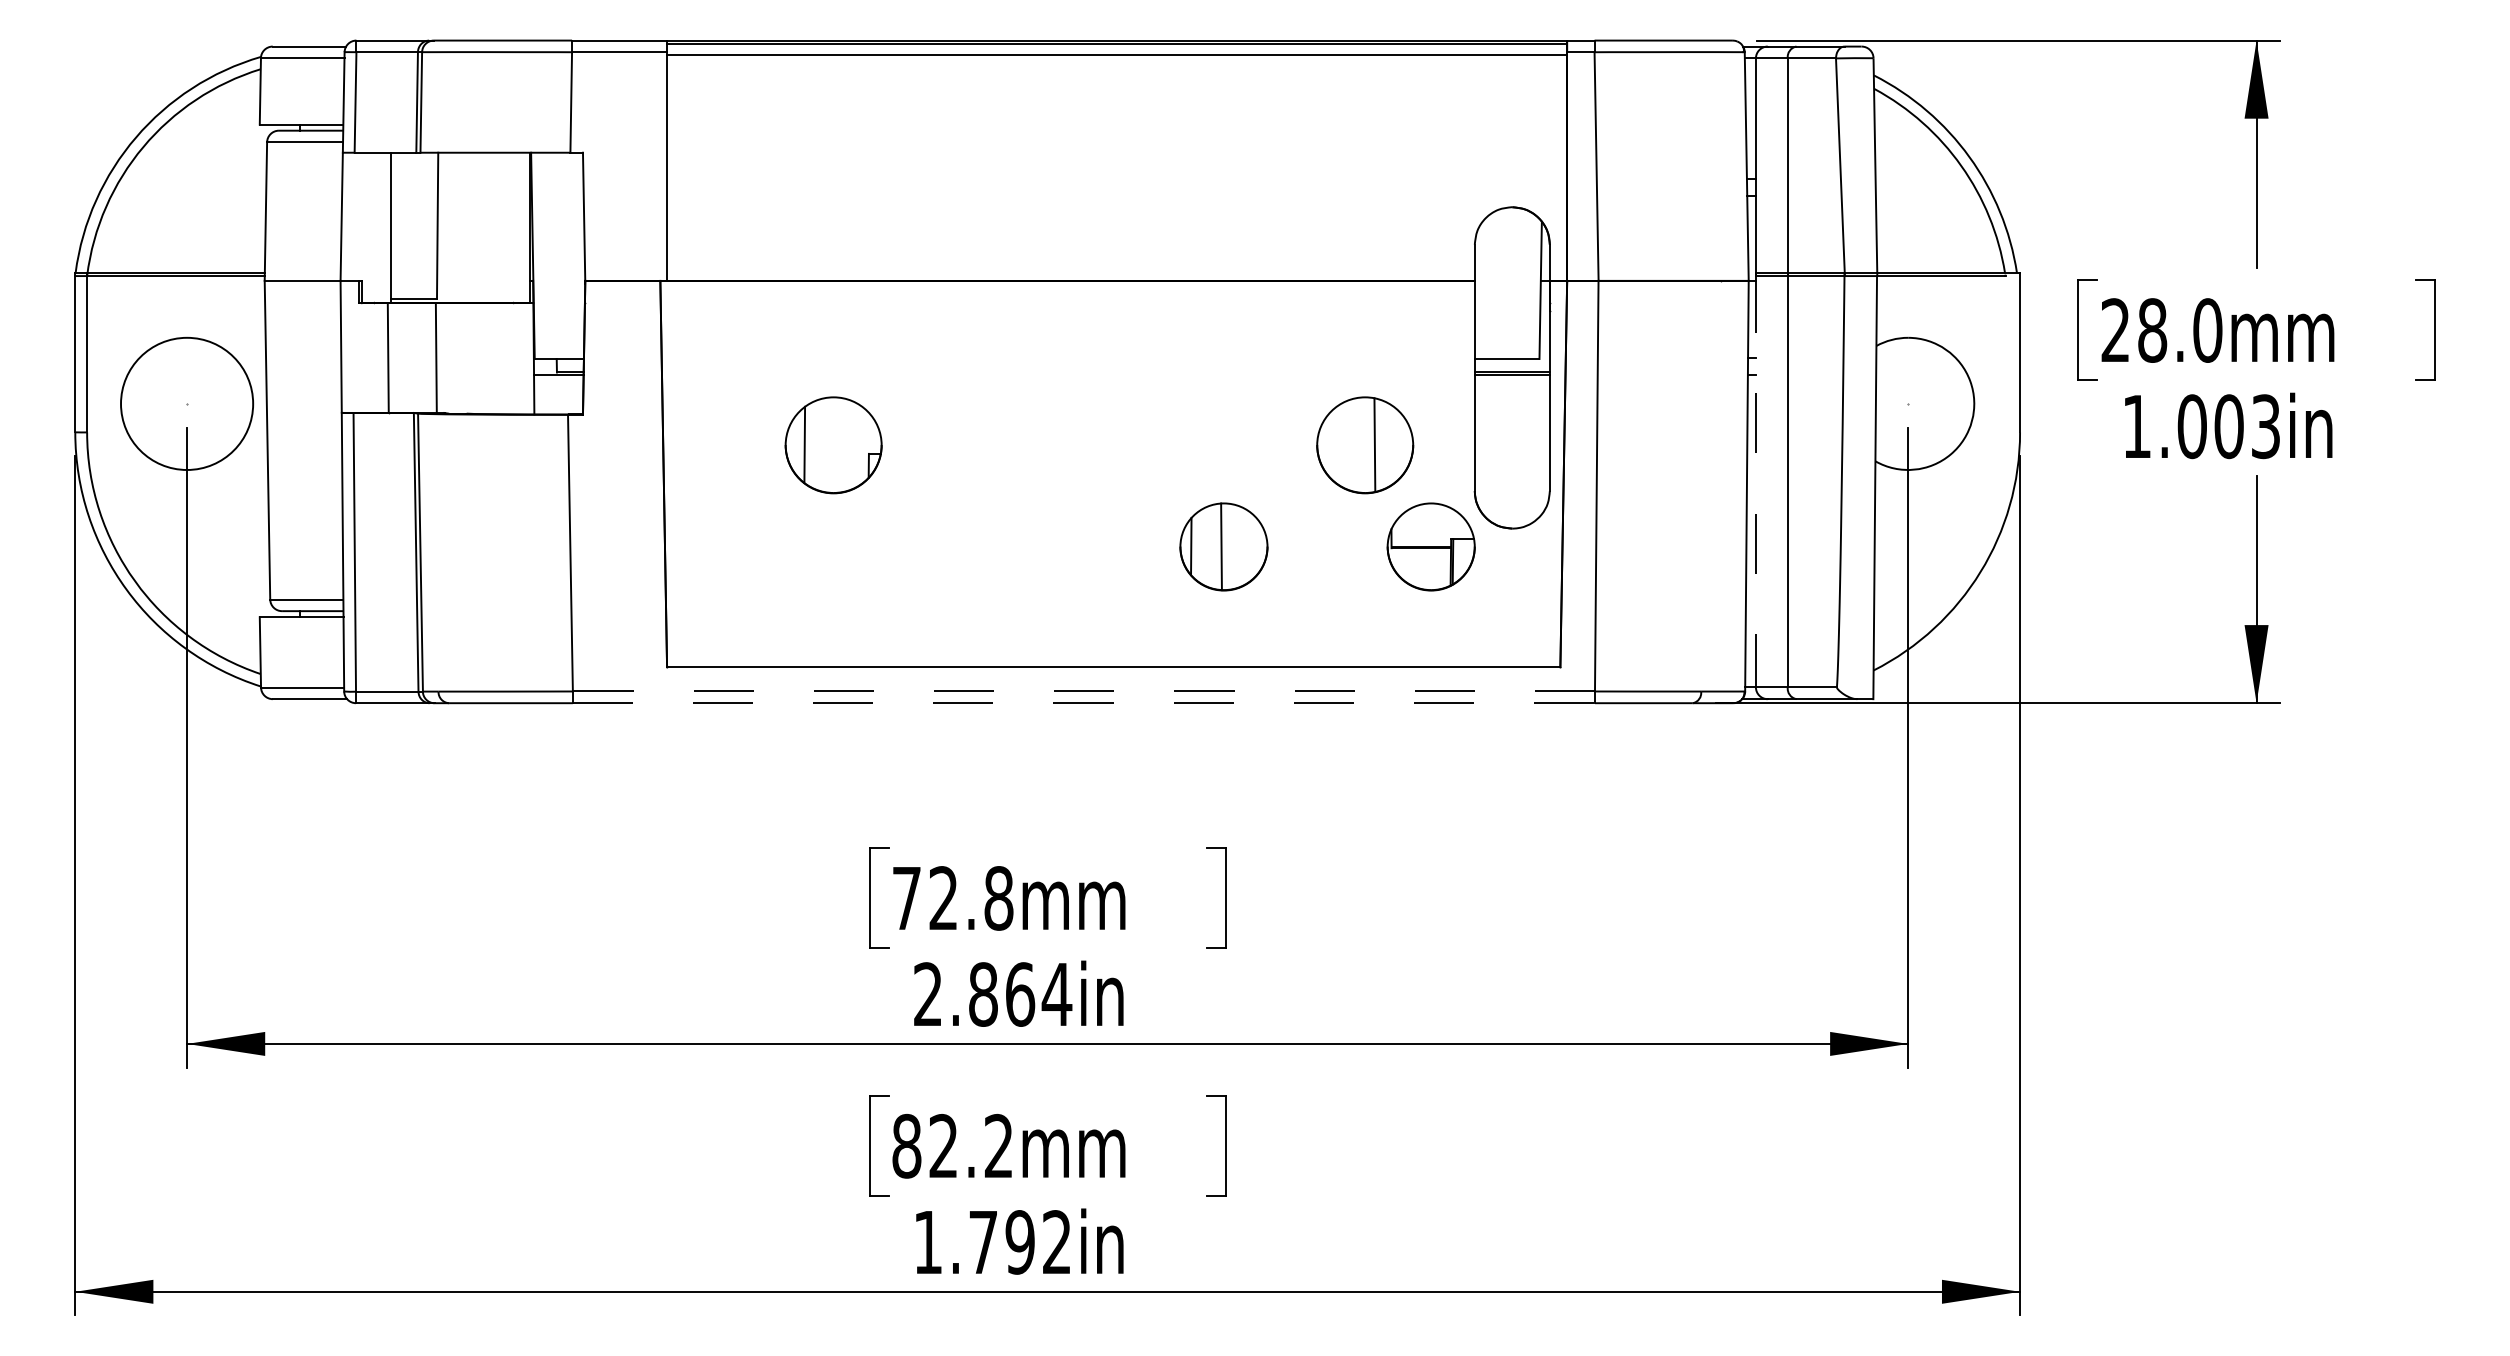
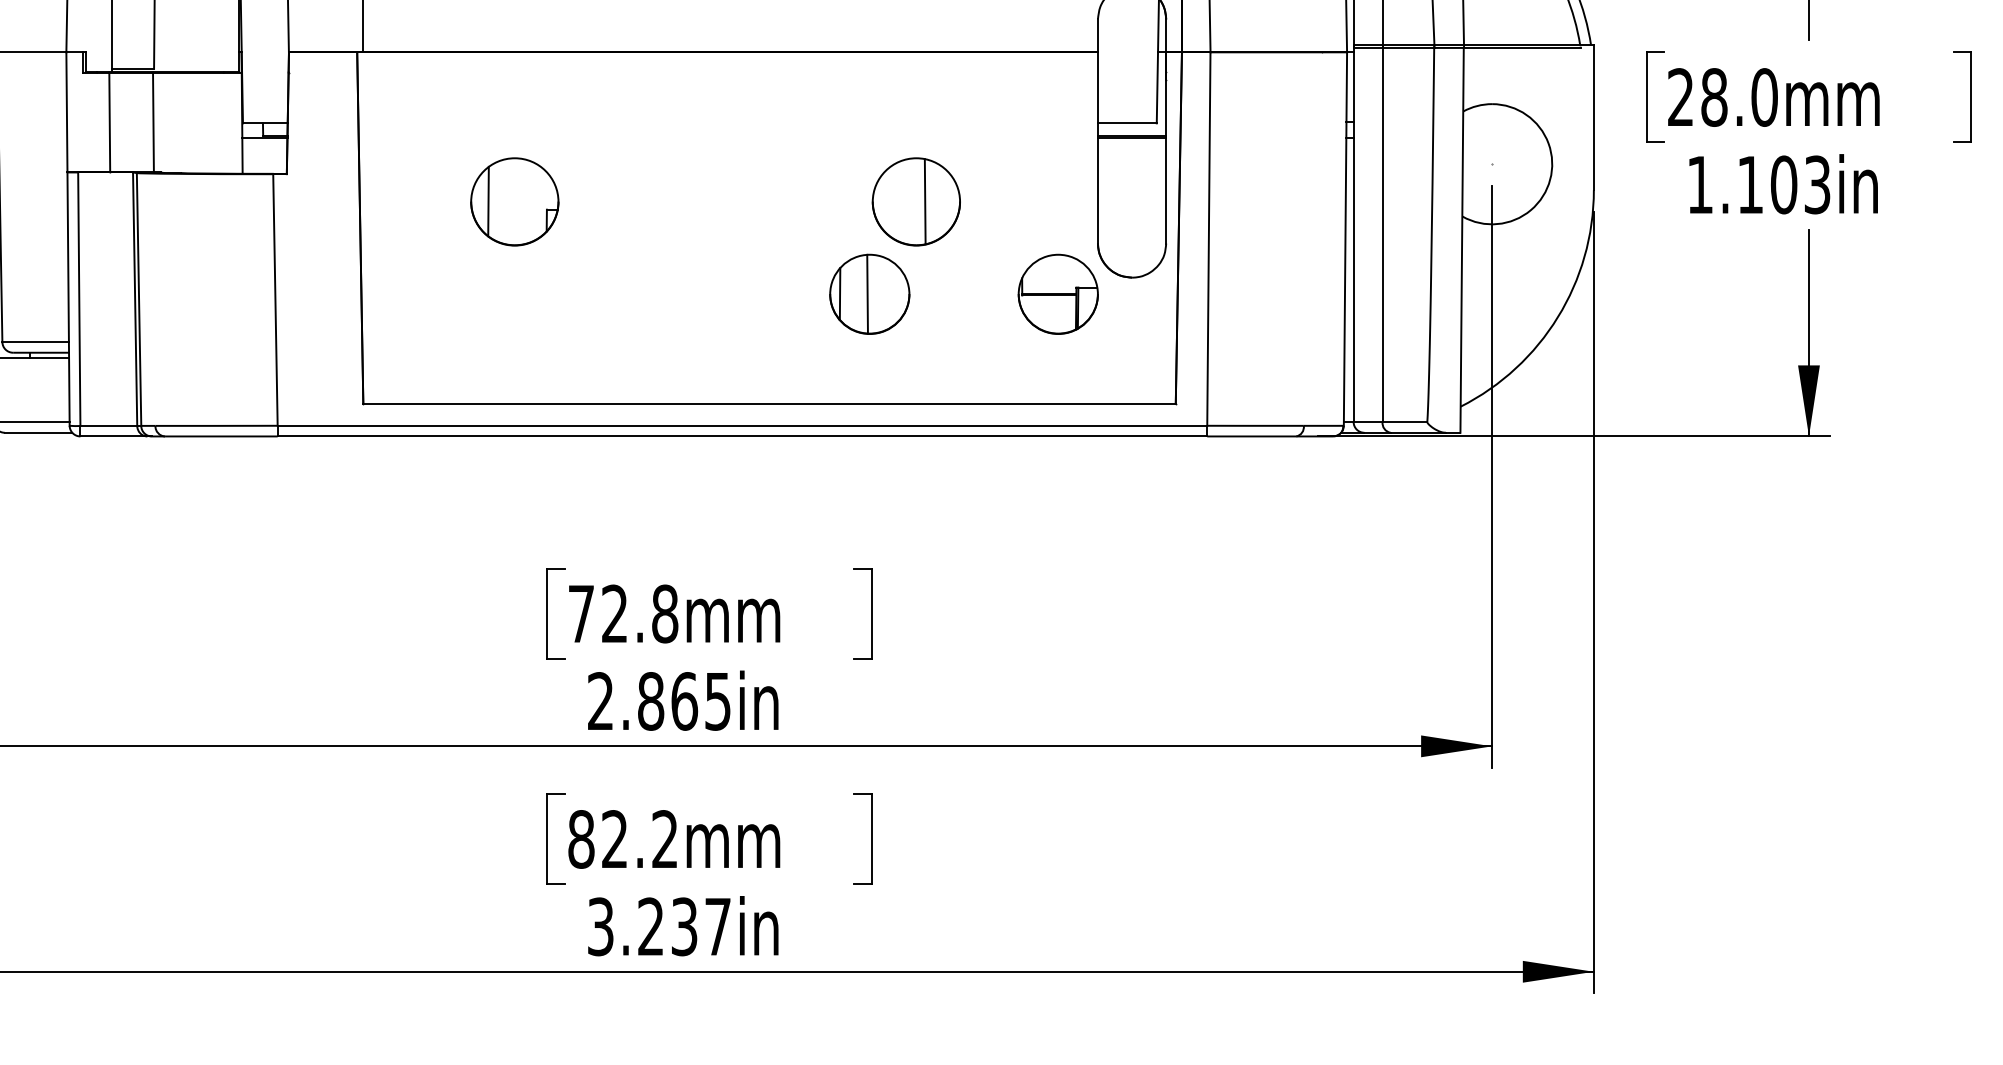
text: (2191, 426) -> (1749, 184), 1.003in -> 1.103in
part: (1365, 445) -> (916, 202), moved
line: (1755, 480) -> (1353, 233), dashed -> solid
line: (1083, 691) -> (742, 425), dashed -> solid
line: (1084, 703) -> (742, 436), dashed -> solid
text: (1056, 994) -> (717, 701), 2.864in -> 2.865in
text: (992, 1242) -> (659, 926), 1.792in -> 3.237in

